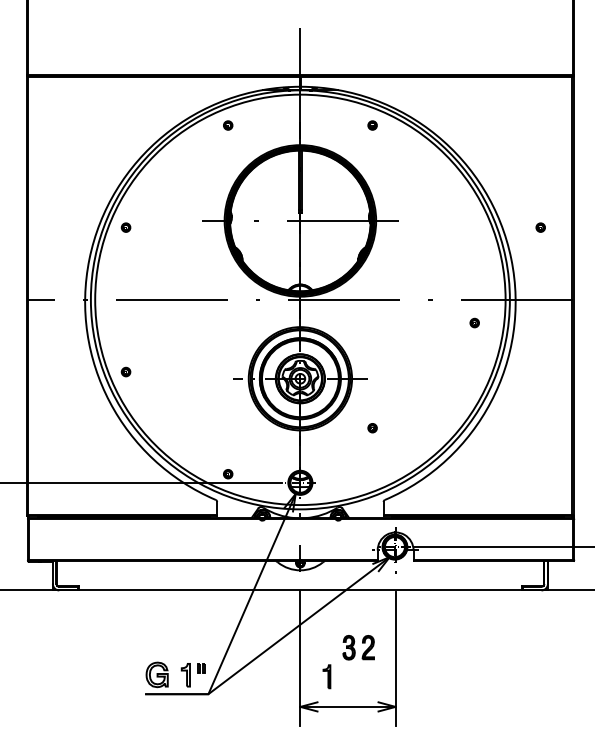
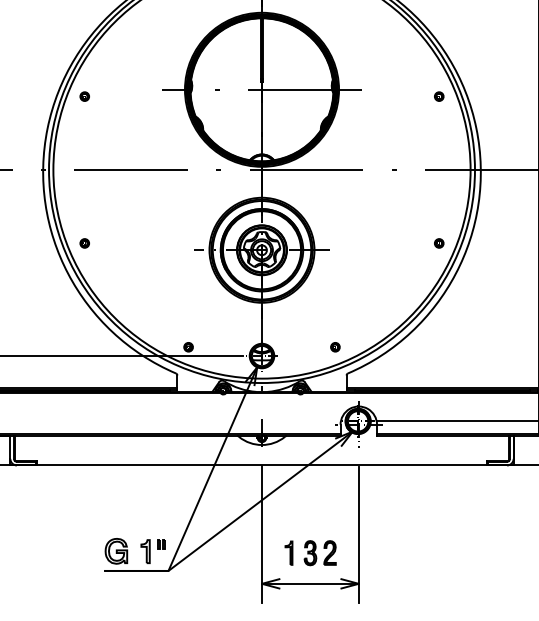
part: (540, 227) -> (438, 96), moved
part: (474, 322) -> (438, 242), moved
part: (372, 428) -> (335, 347), moved
part: (358, 647) -> (320, 552), moved

